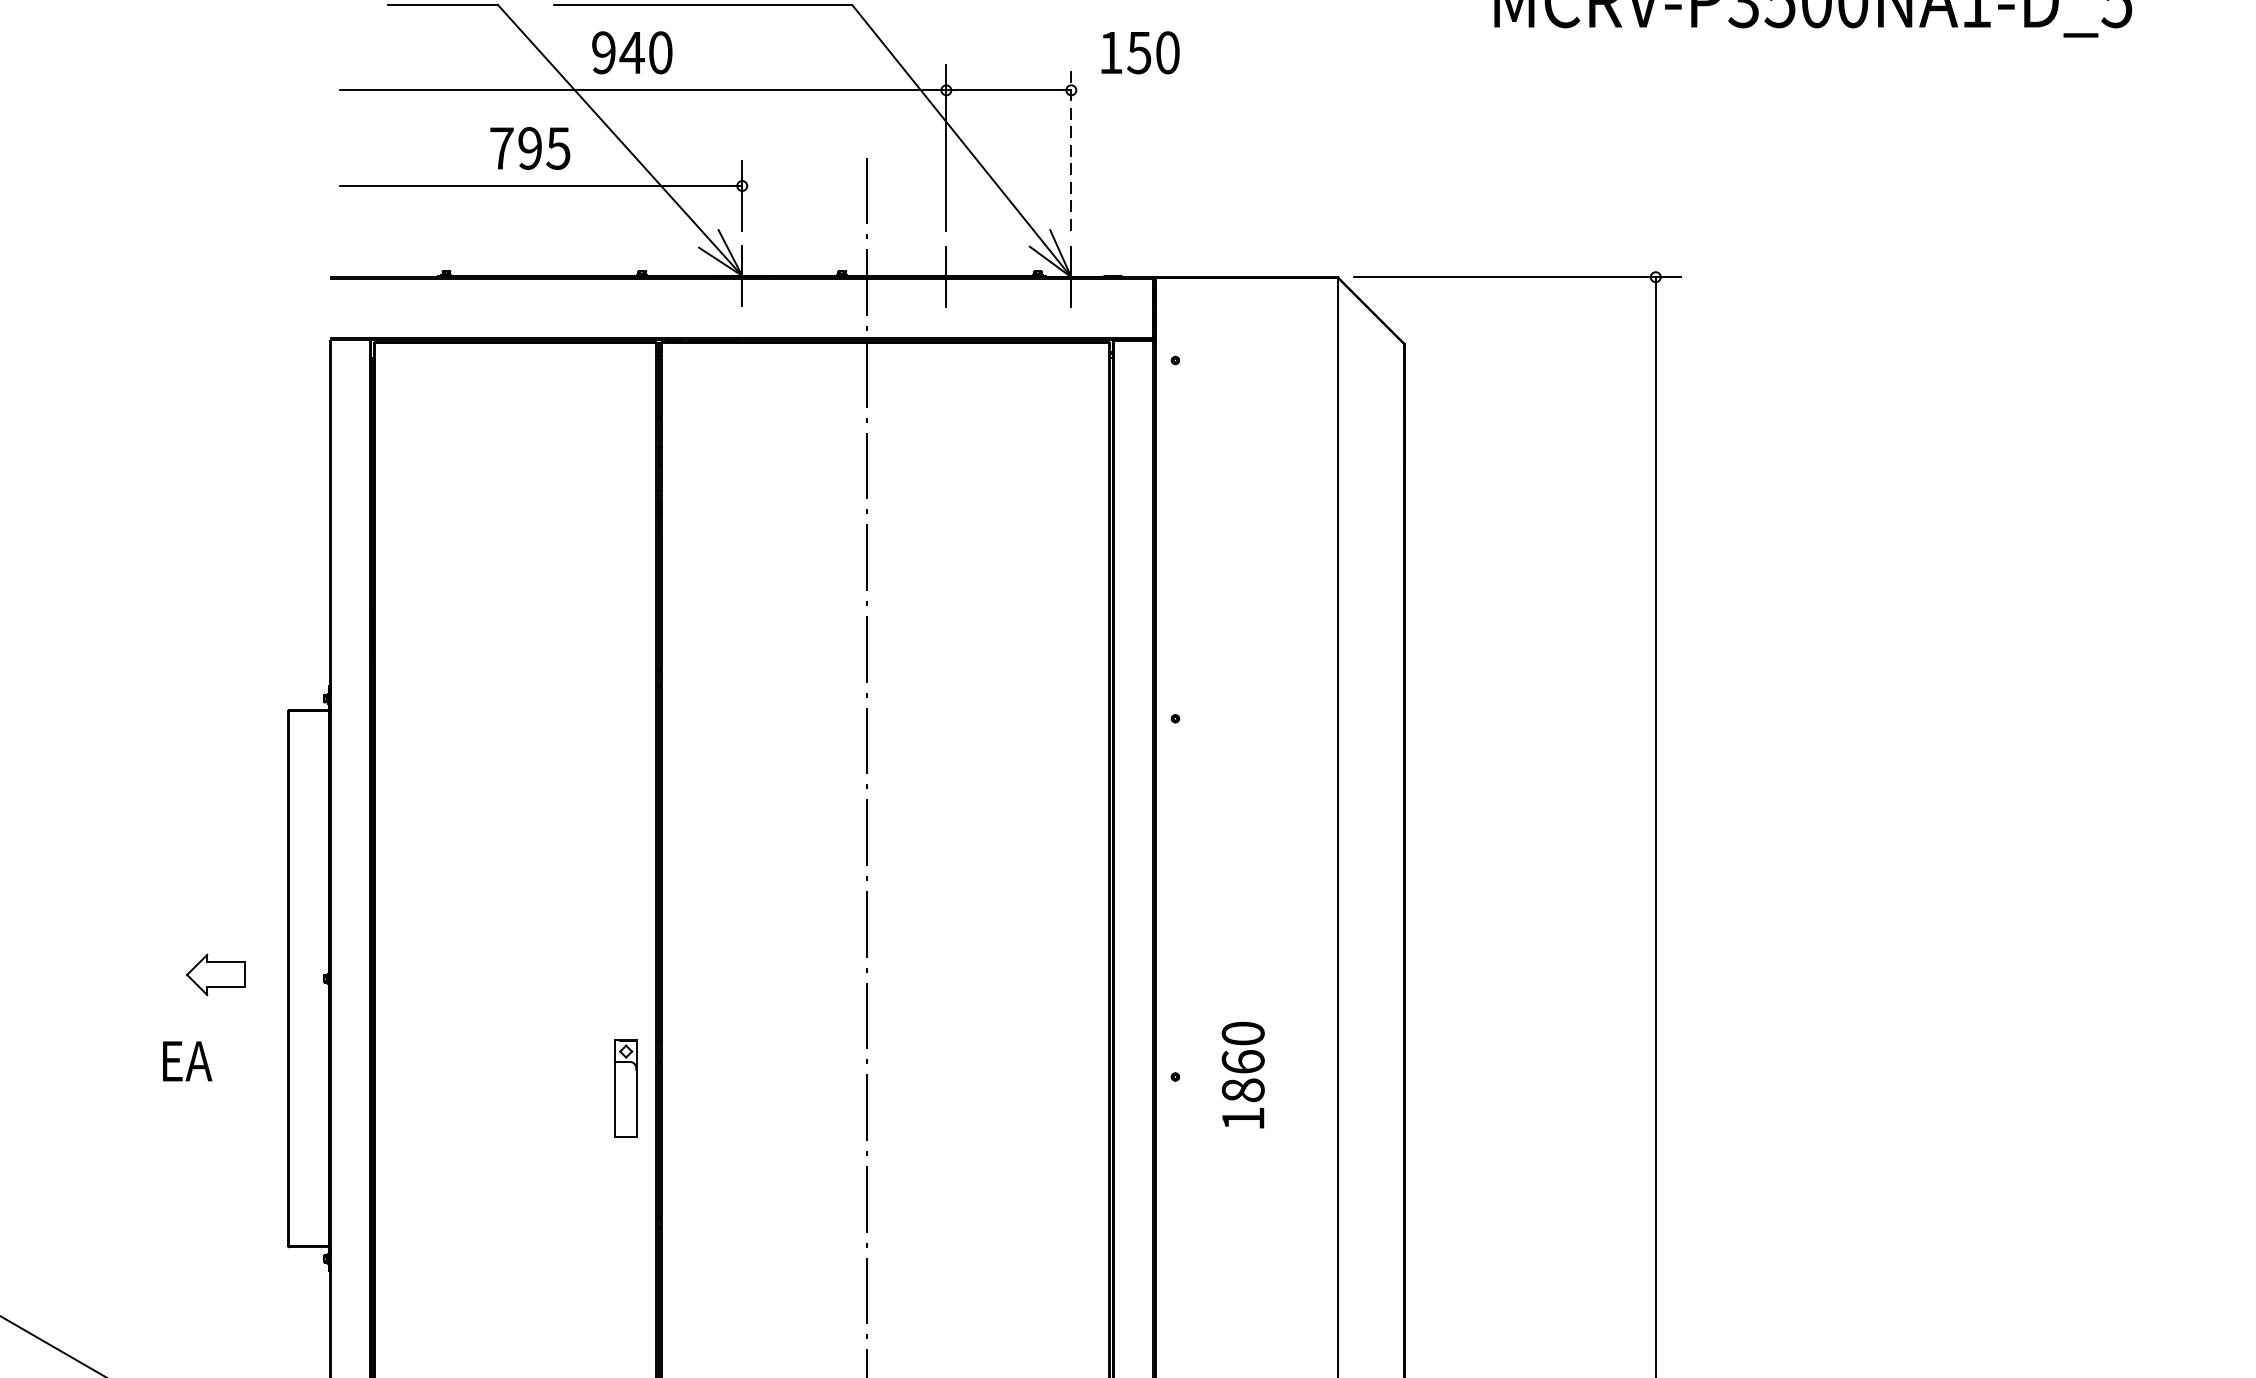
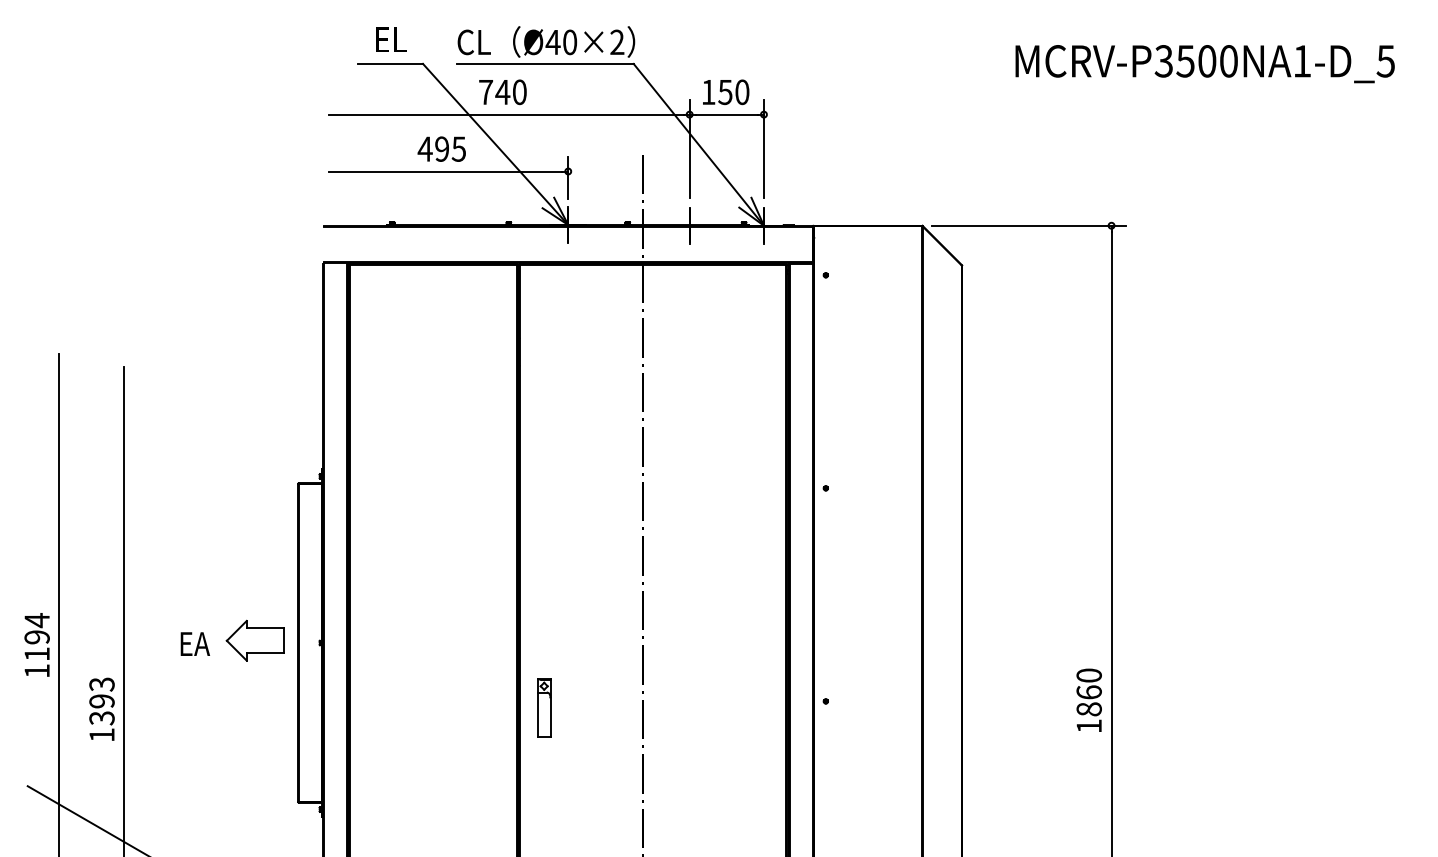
text: (604, 53) -> (486, 92), 940 -> 740
text: (1141, 53) -> (726, 92), moved
text: (500, 147) -> (424, 148), 795 -> 495
line: (1070, 147) -> (763, 148), dashed -> solid
part: (214, 974) -> (254, 640), size x1.67
text: (186, 1060) -> (194, 643), moved
text: (1242, 1073) -> (1088, 699), moved
part: (626, 1087) -> (544, 707), moved

